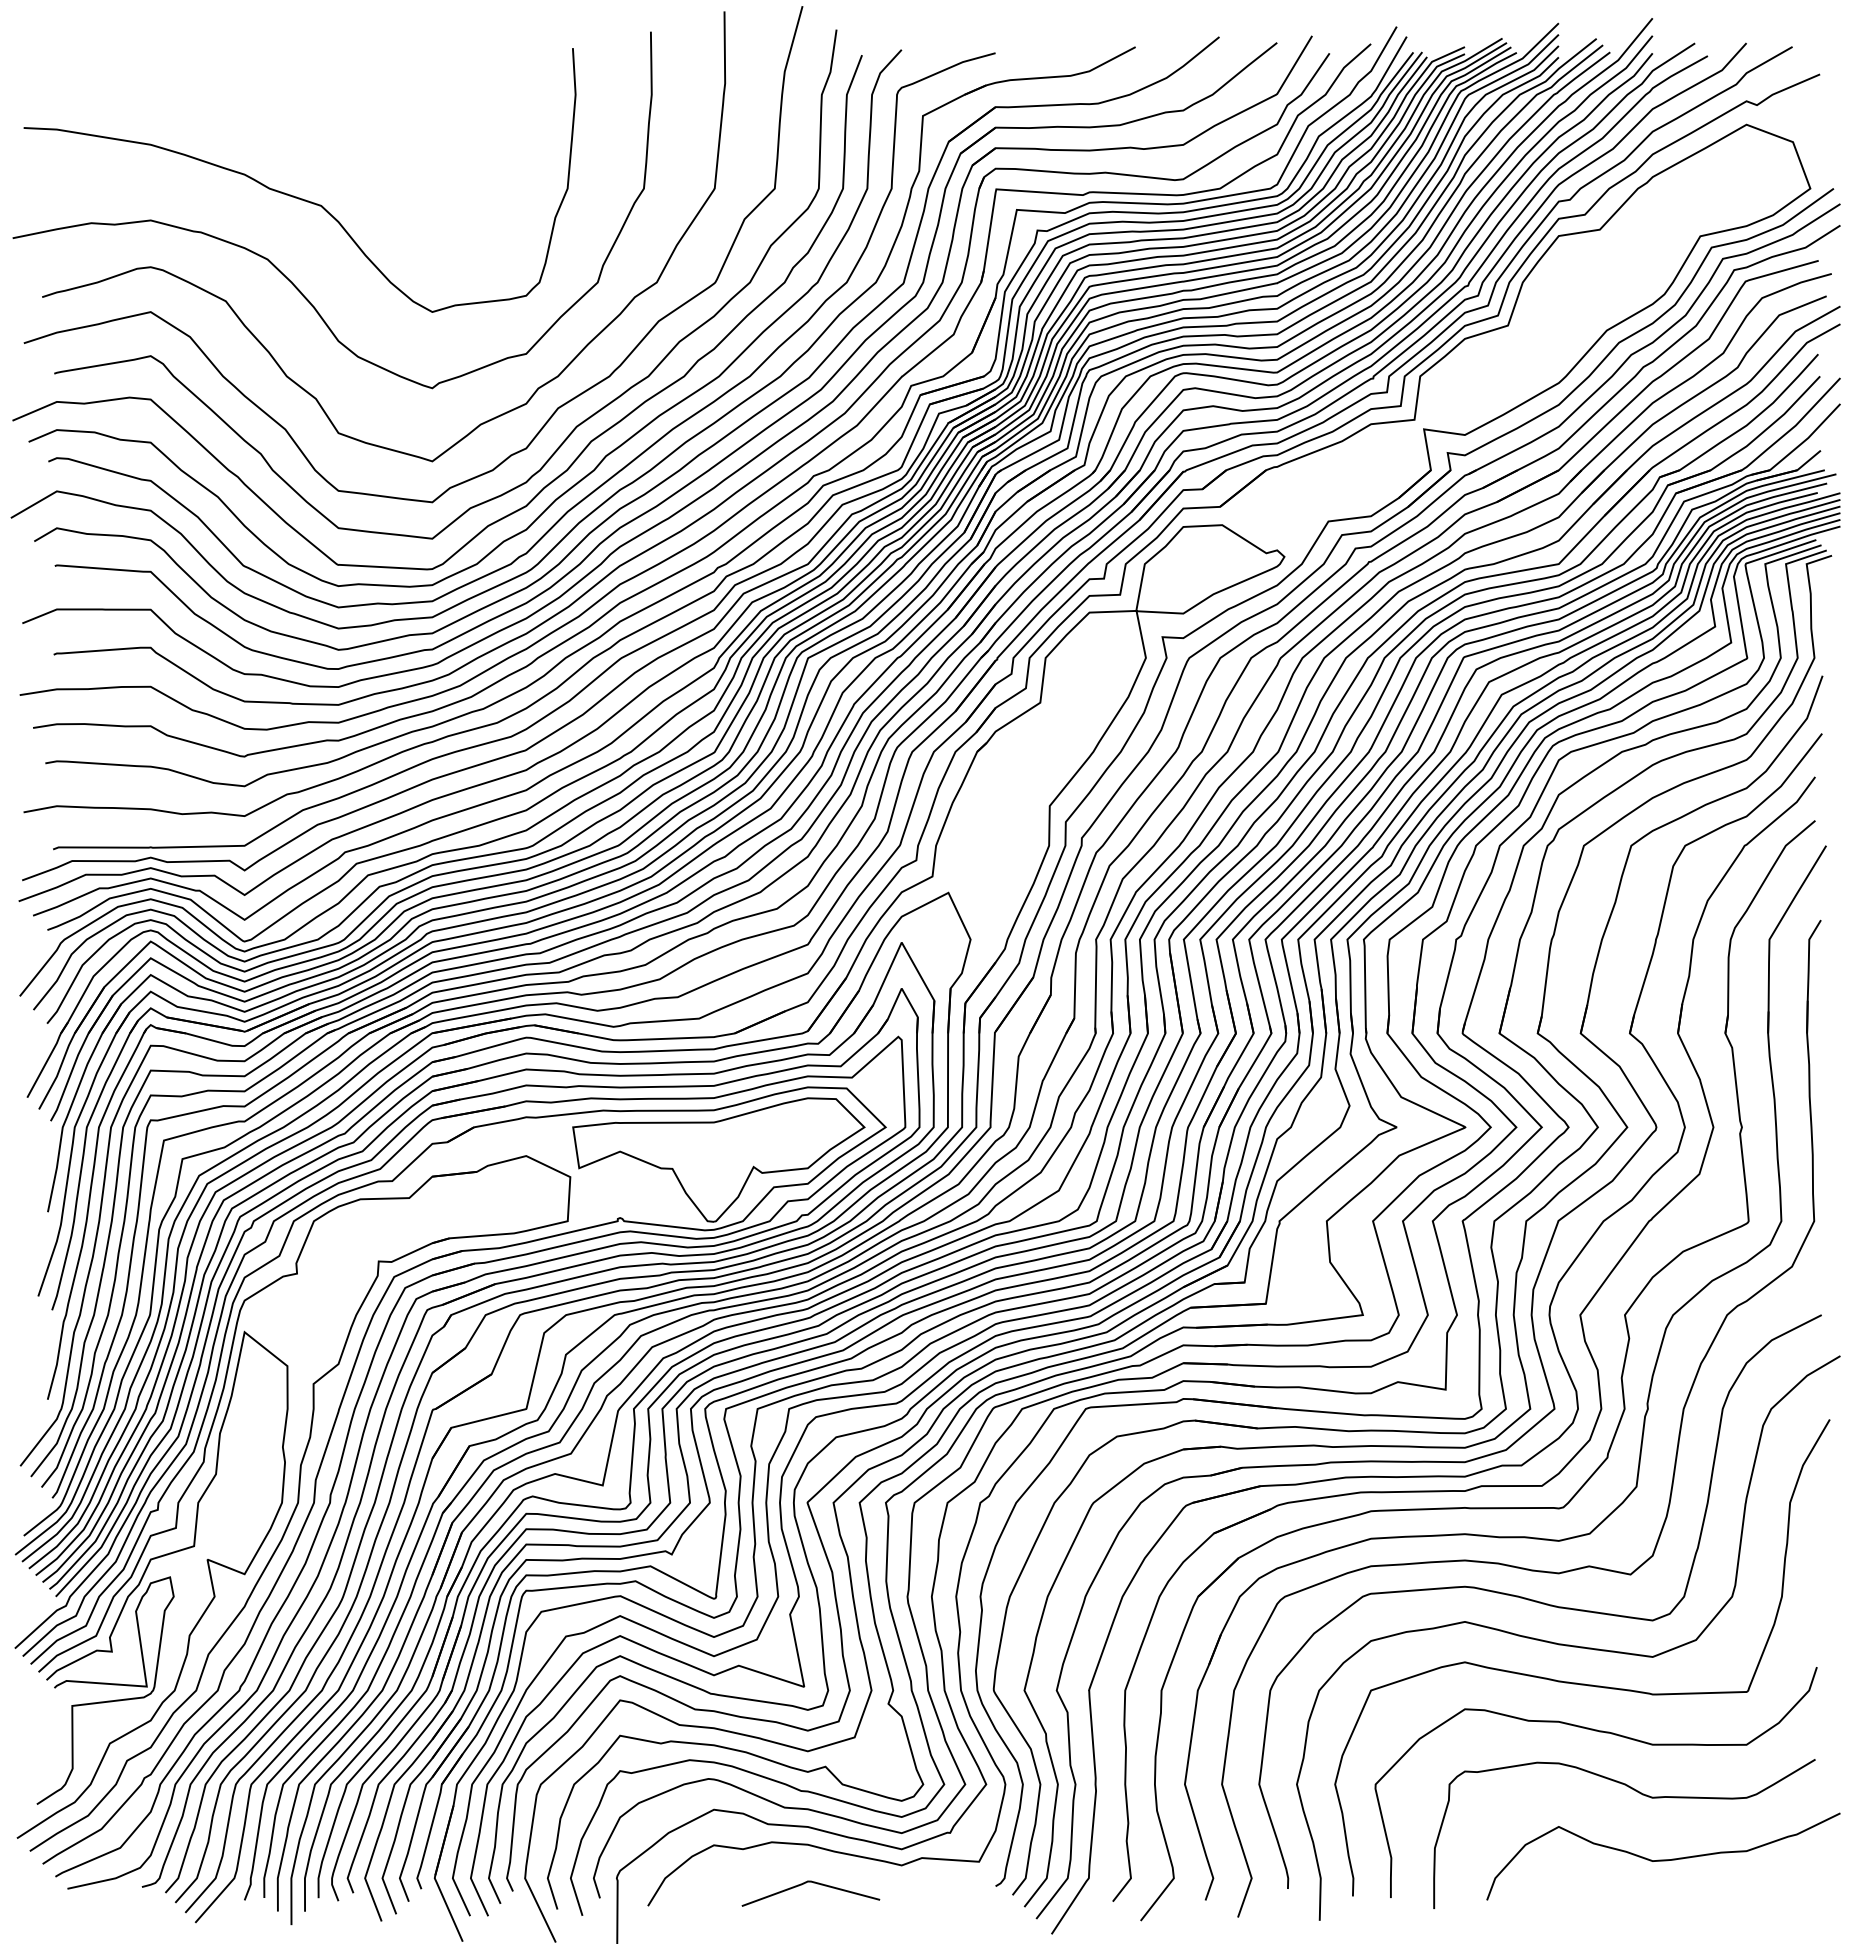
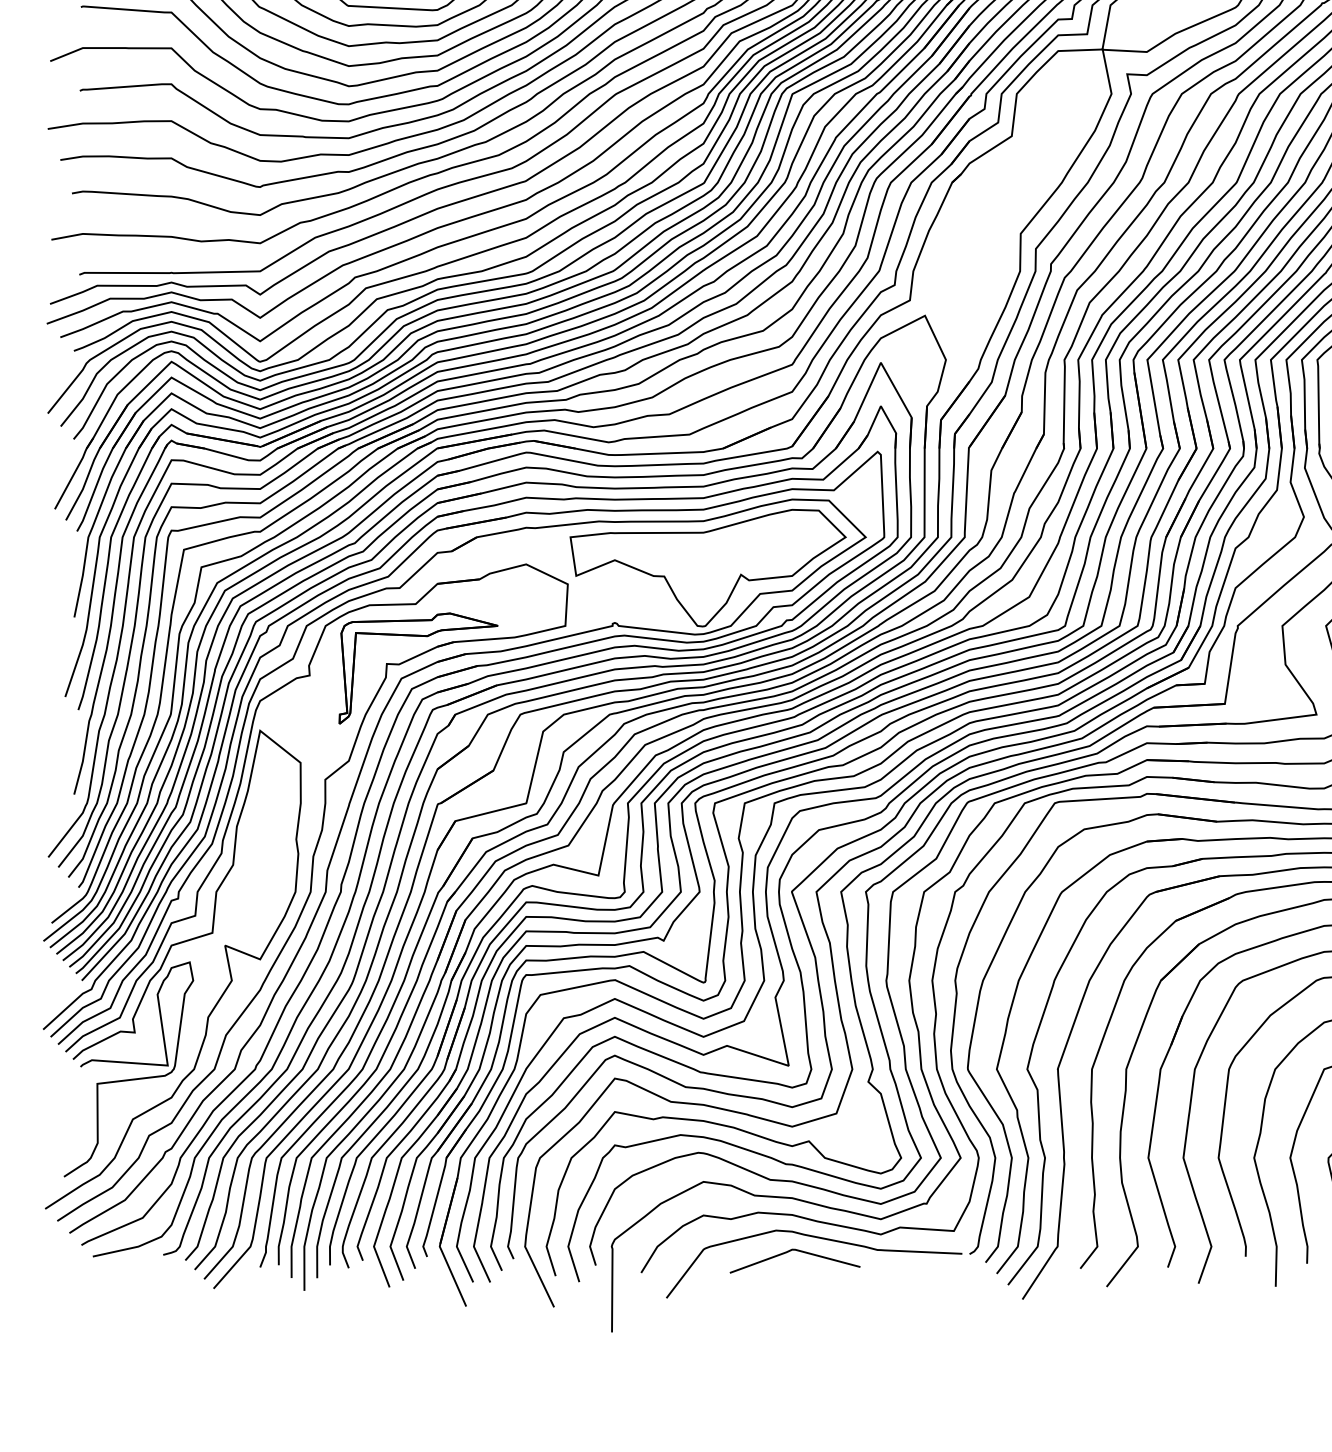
part: (411, 1232) -> (417, 636), added
curve: (833, 1869) -> (816, 1238), added

